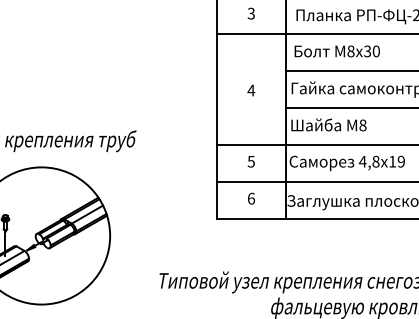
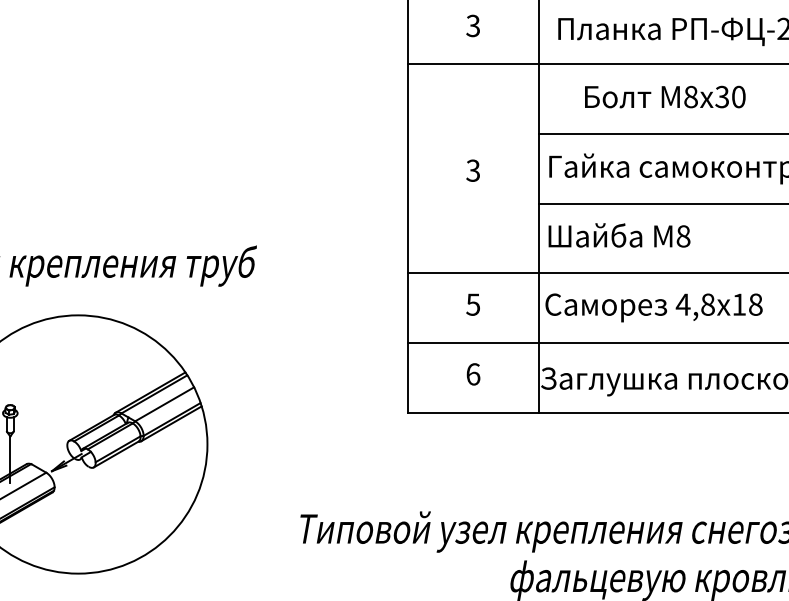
text: (336, 51) -> (663, 97), moved
text: (251, 90) -> (473, 170), 4 -> 3
text: (400, 161) -> (754, 304), 19 -> 18

